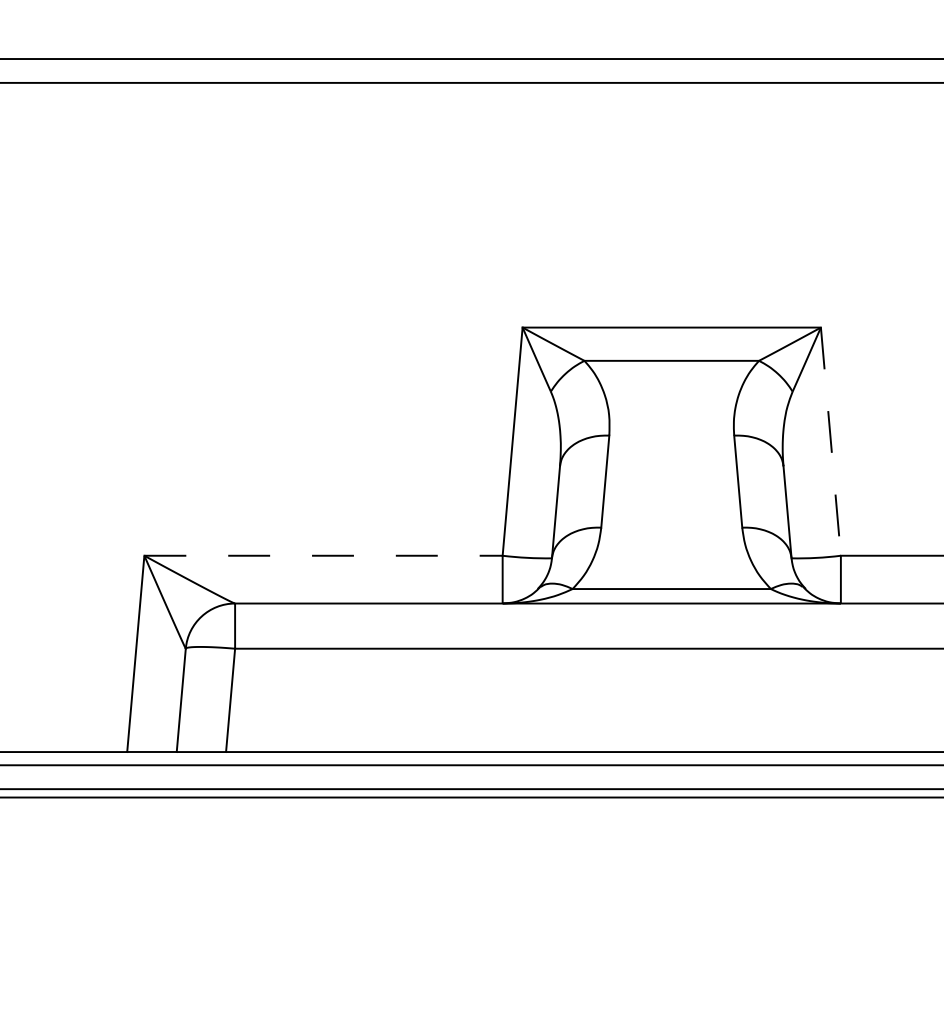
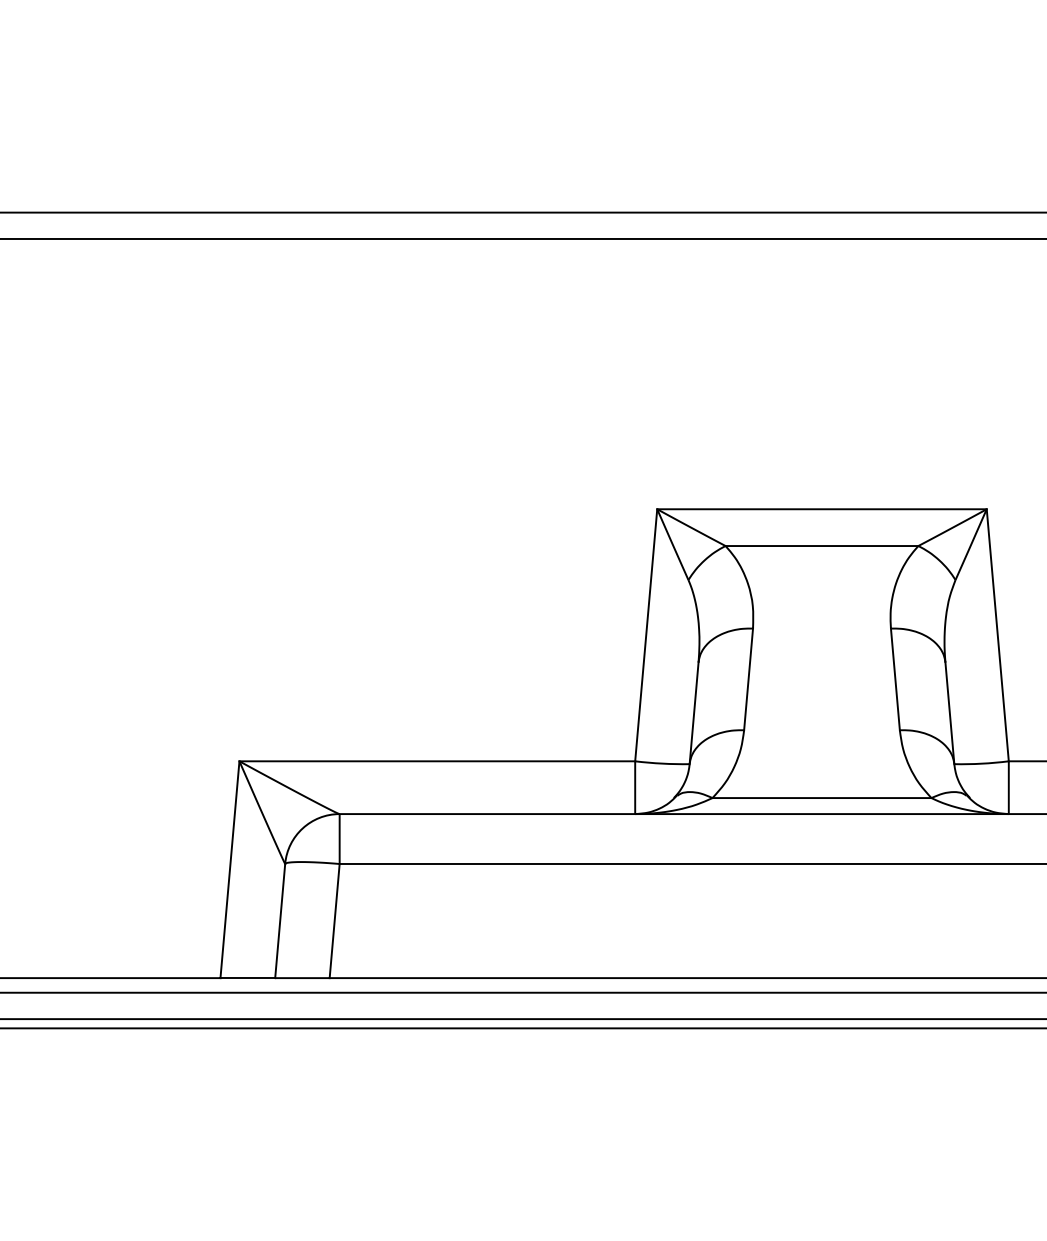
line: (830, 441) -> (997, 635), dashed -> solid
line: (323, 555) -> (437, 761), dashed -> solid

